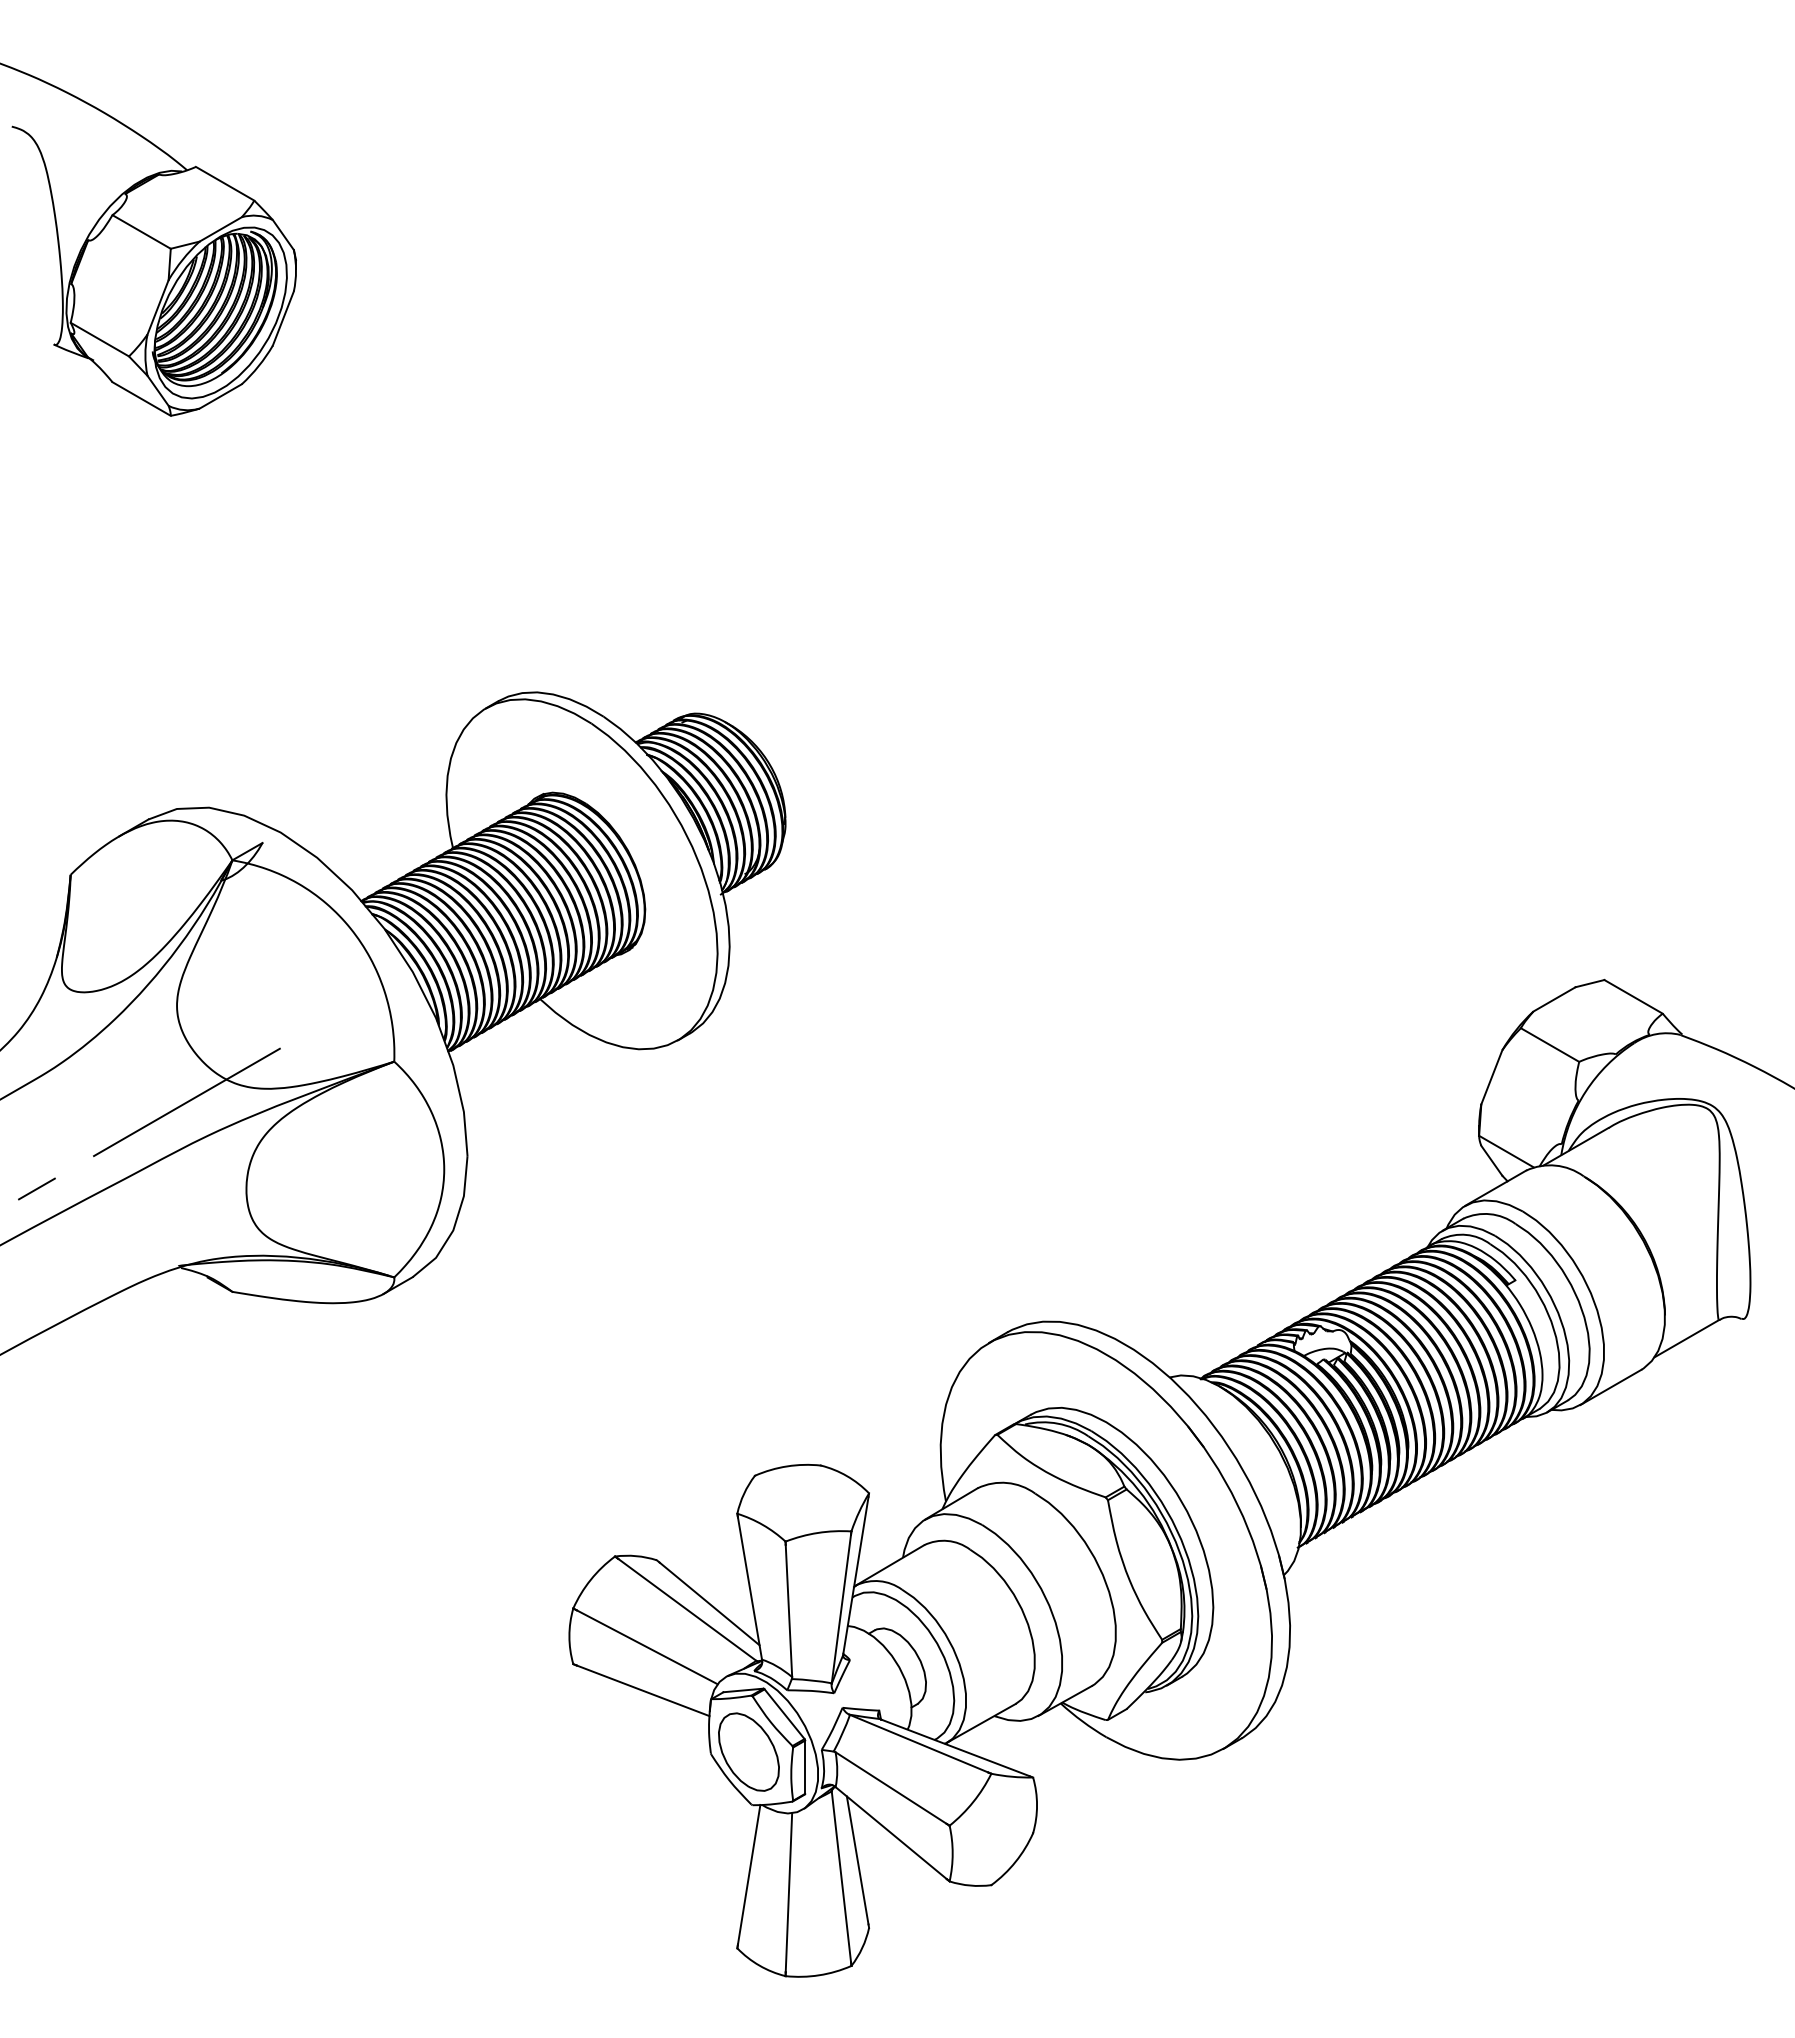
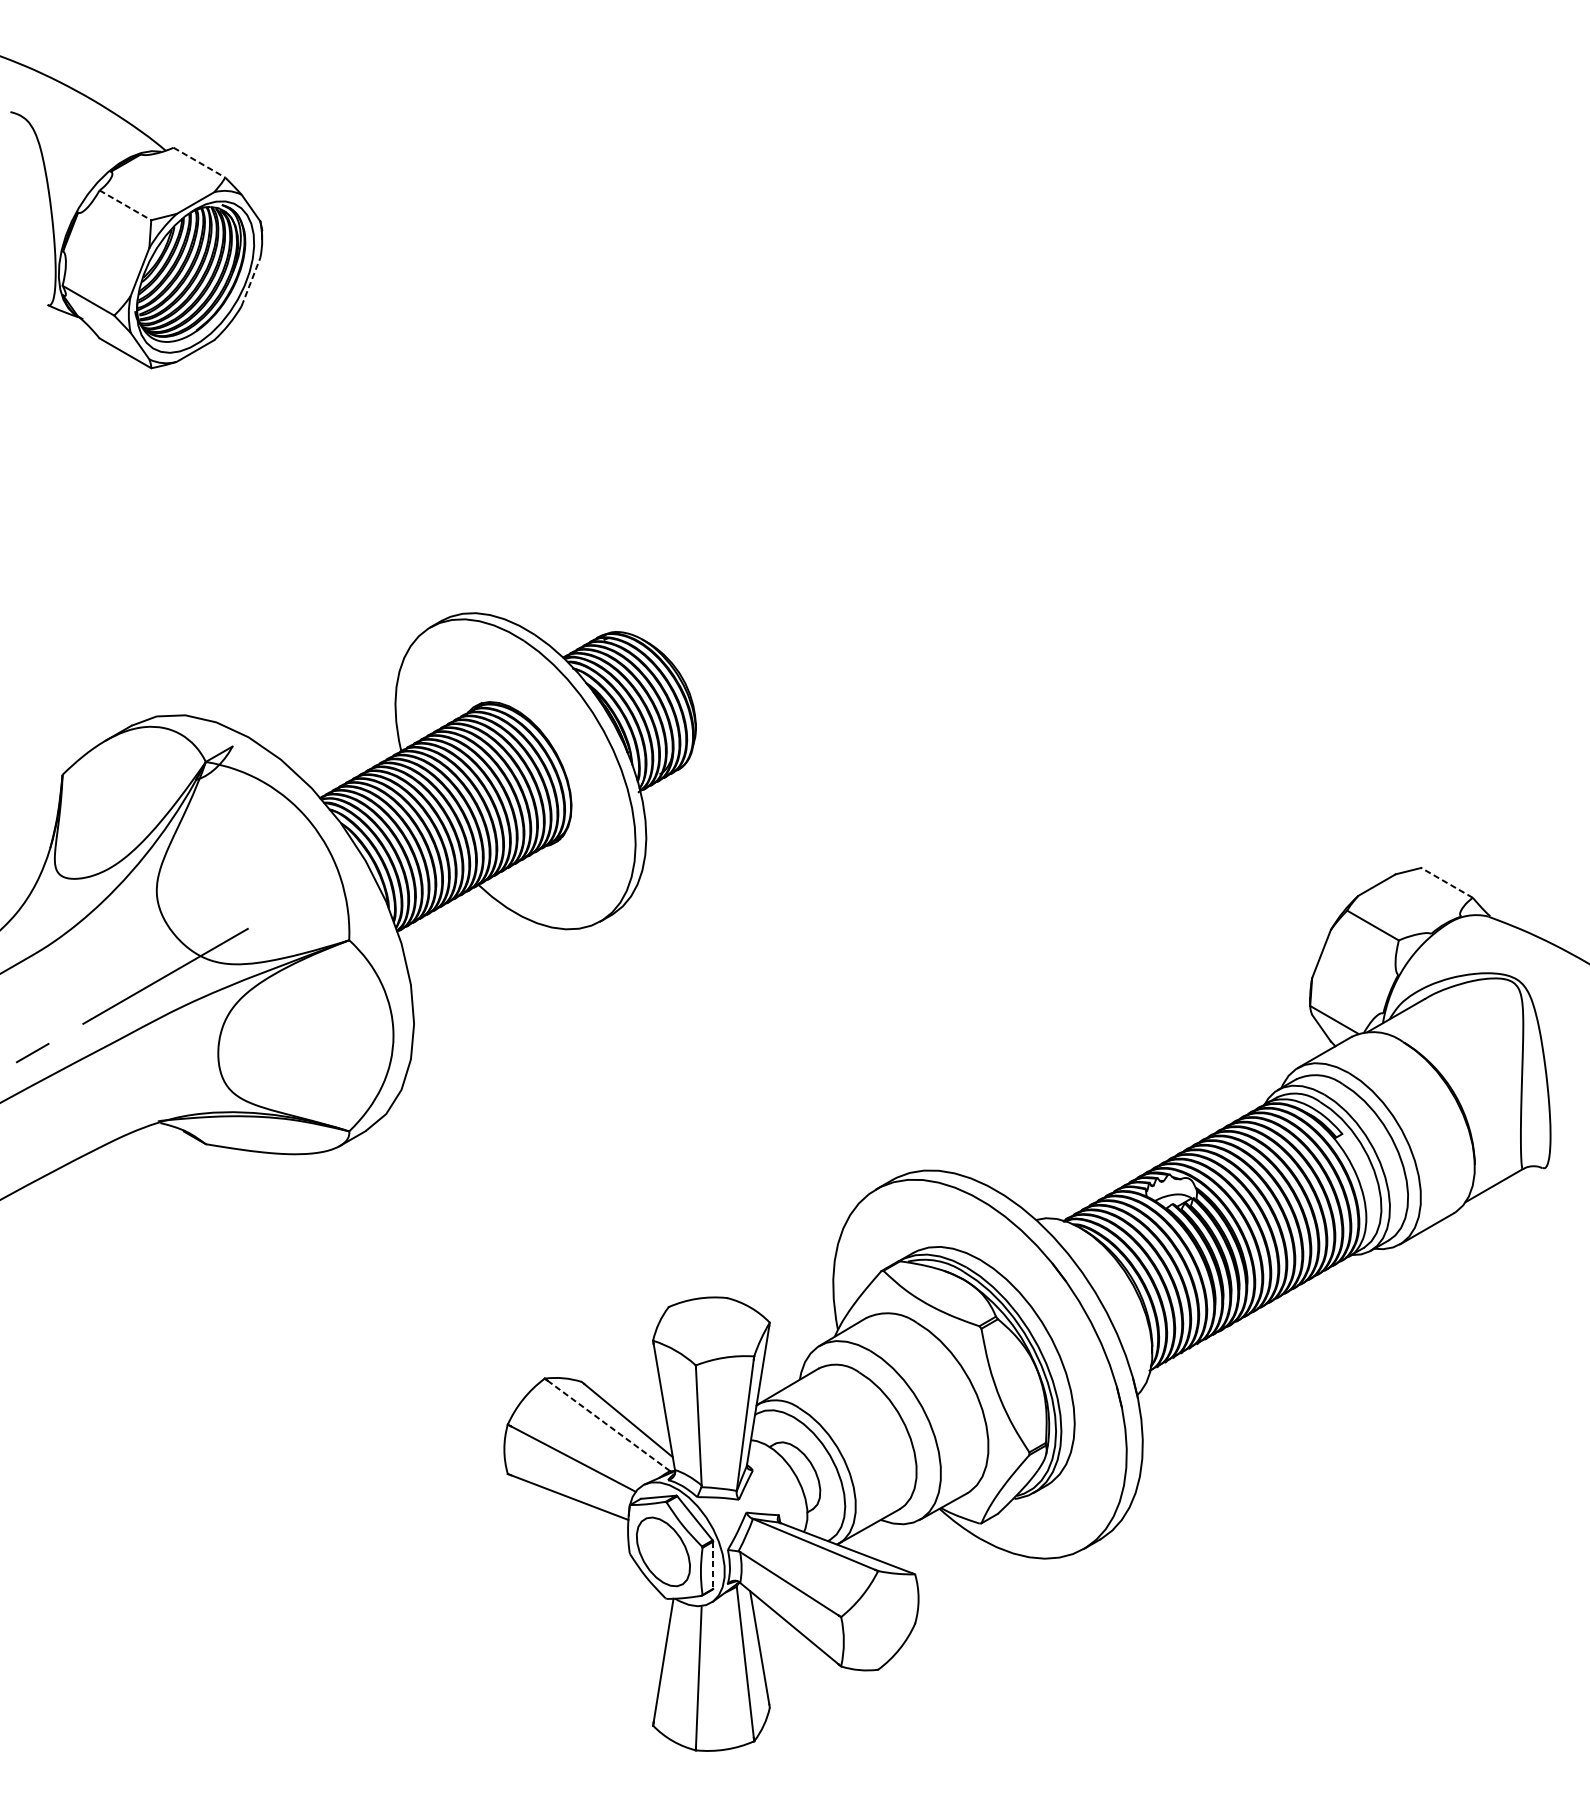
line: (225, 183) -> (199, 162), solid -> dashed
line: (141, 231) -> (125, 204), solid -> dashed
line: (283, 318) -> (251, 281), solid -> dashed
line: (1633, 996) -> (1446, 882), solid -> dashed
line: (687, 1609) -> (608, 1425), solid -> dashed
line: (805, 1767) -> (713, 1565), solid -> dashed

